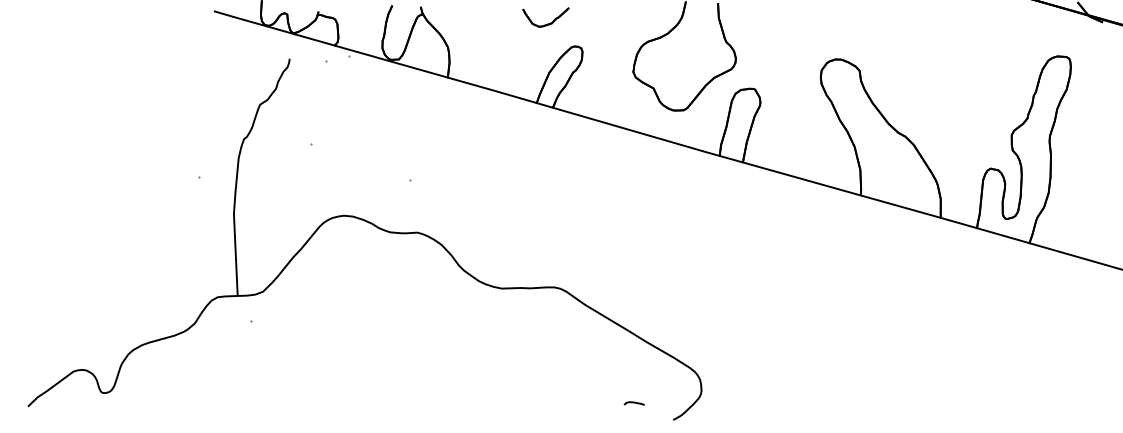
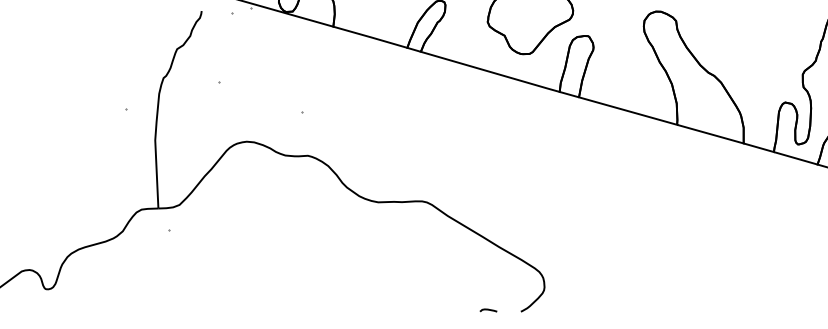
curve: (633, 403) -> (487, 310), moved

